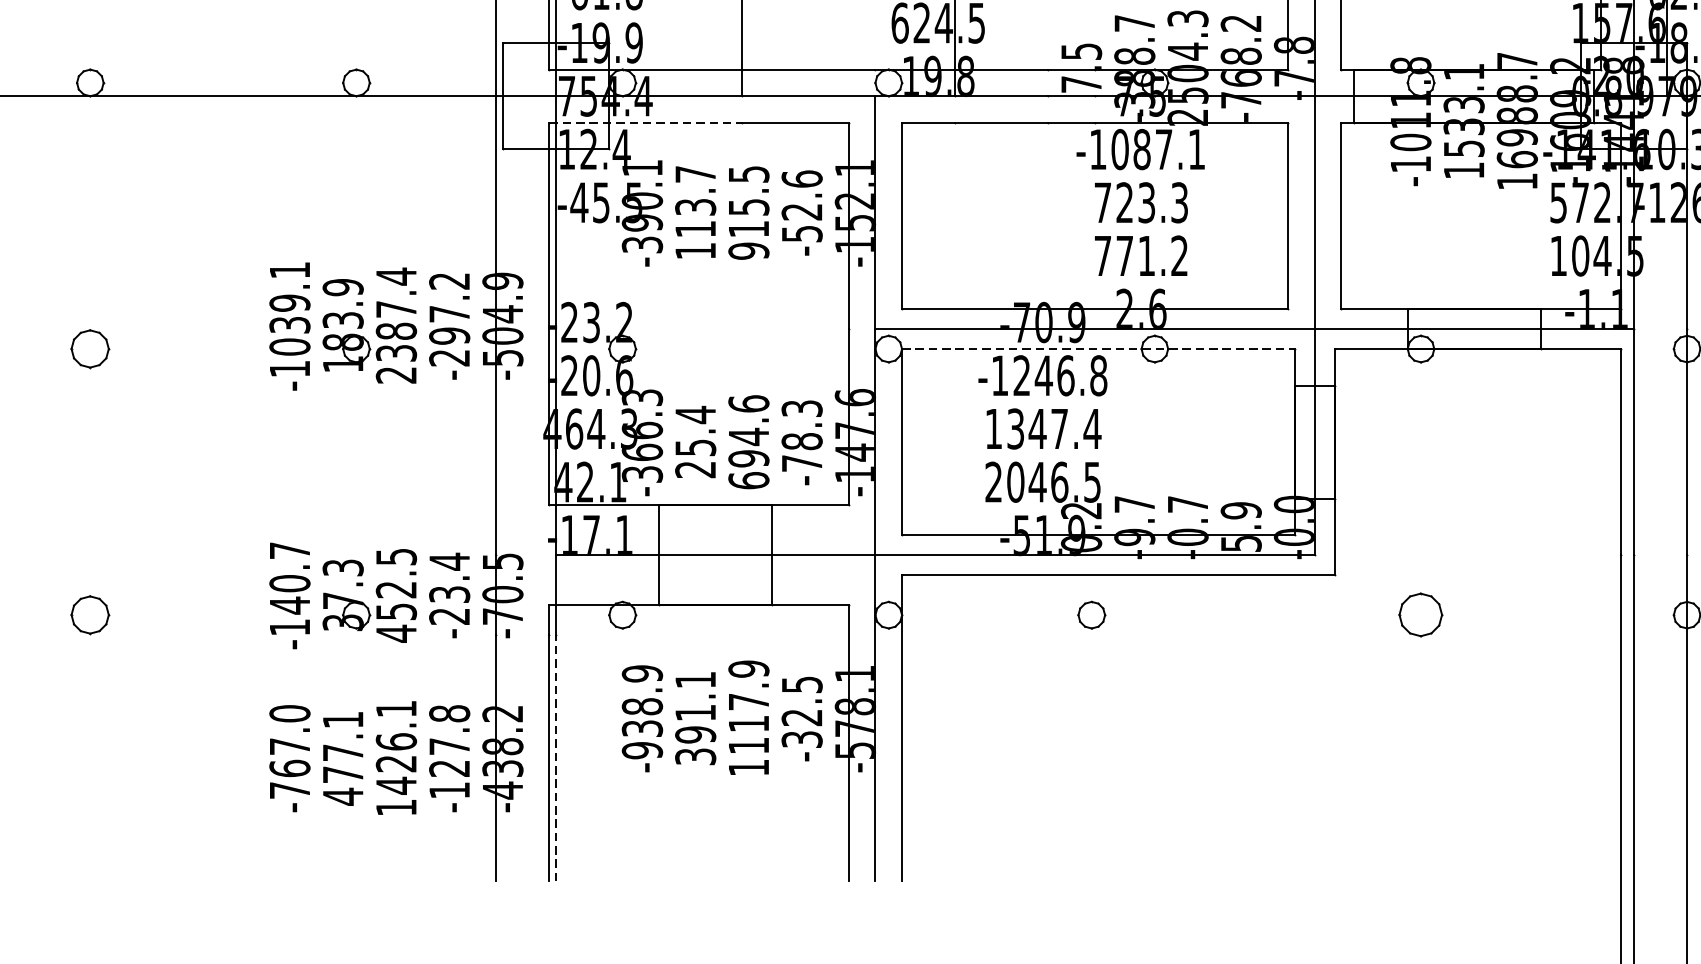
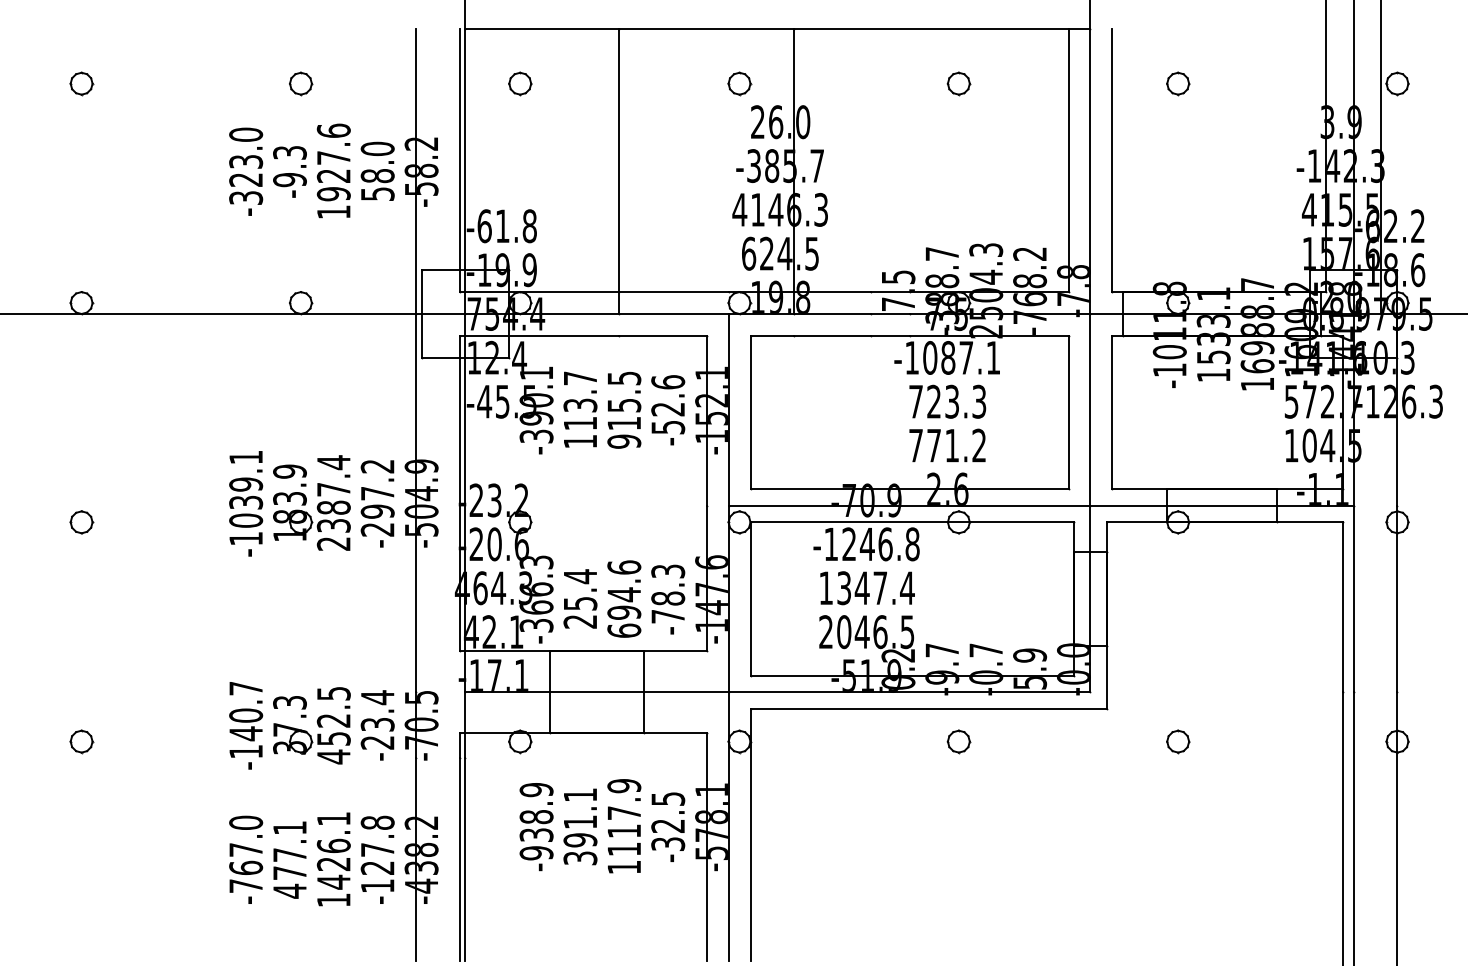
line: (645, 122) -> (539, 335), dashed -> solid
part: (90, 349) -> (81, 522), size x0.71
line: (1098, 349) -> (912, 522), dashed -> solid
part: (90, 615) -> (81, 741), size x0.71
part: (1091, 615) -> (958, 741), moved
part: (1421, 615) -> (1178, 741), size x0.62
line: (556, 758) -> (465, 859), dashed -> solid

